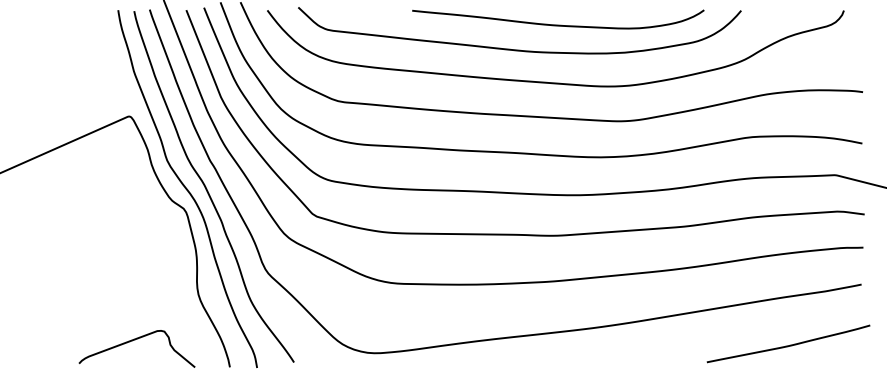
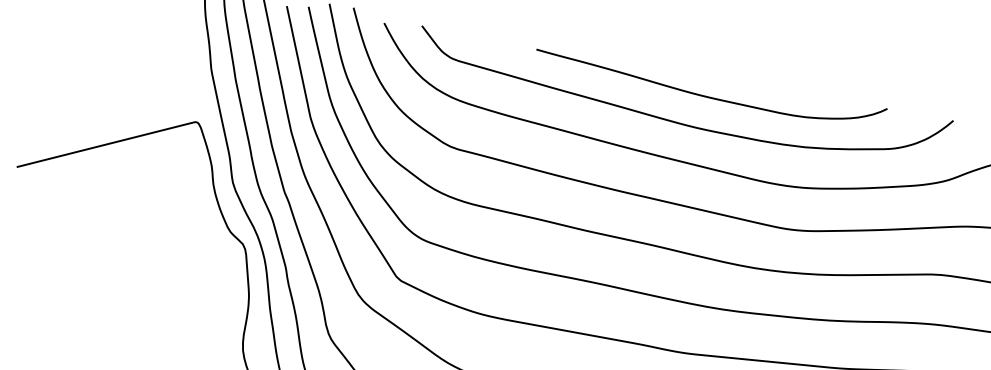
curve: (558, 24) -> (709, 96), moved

